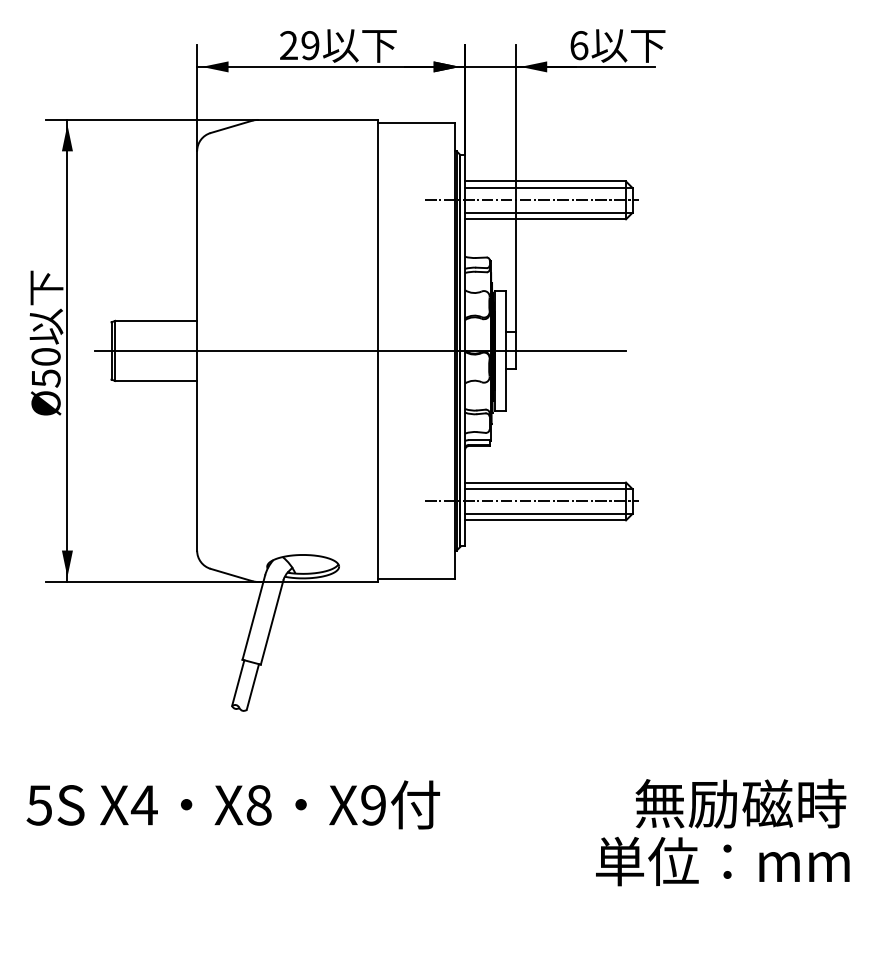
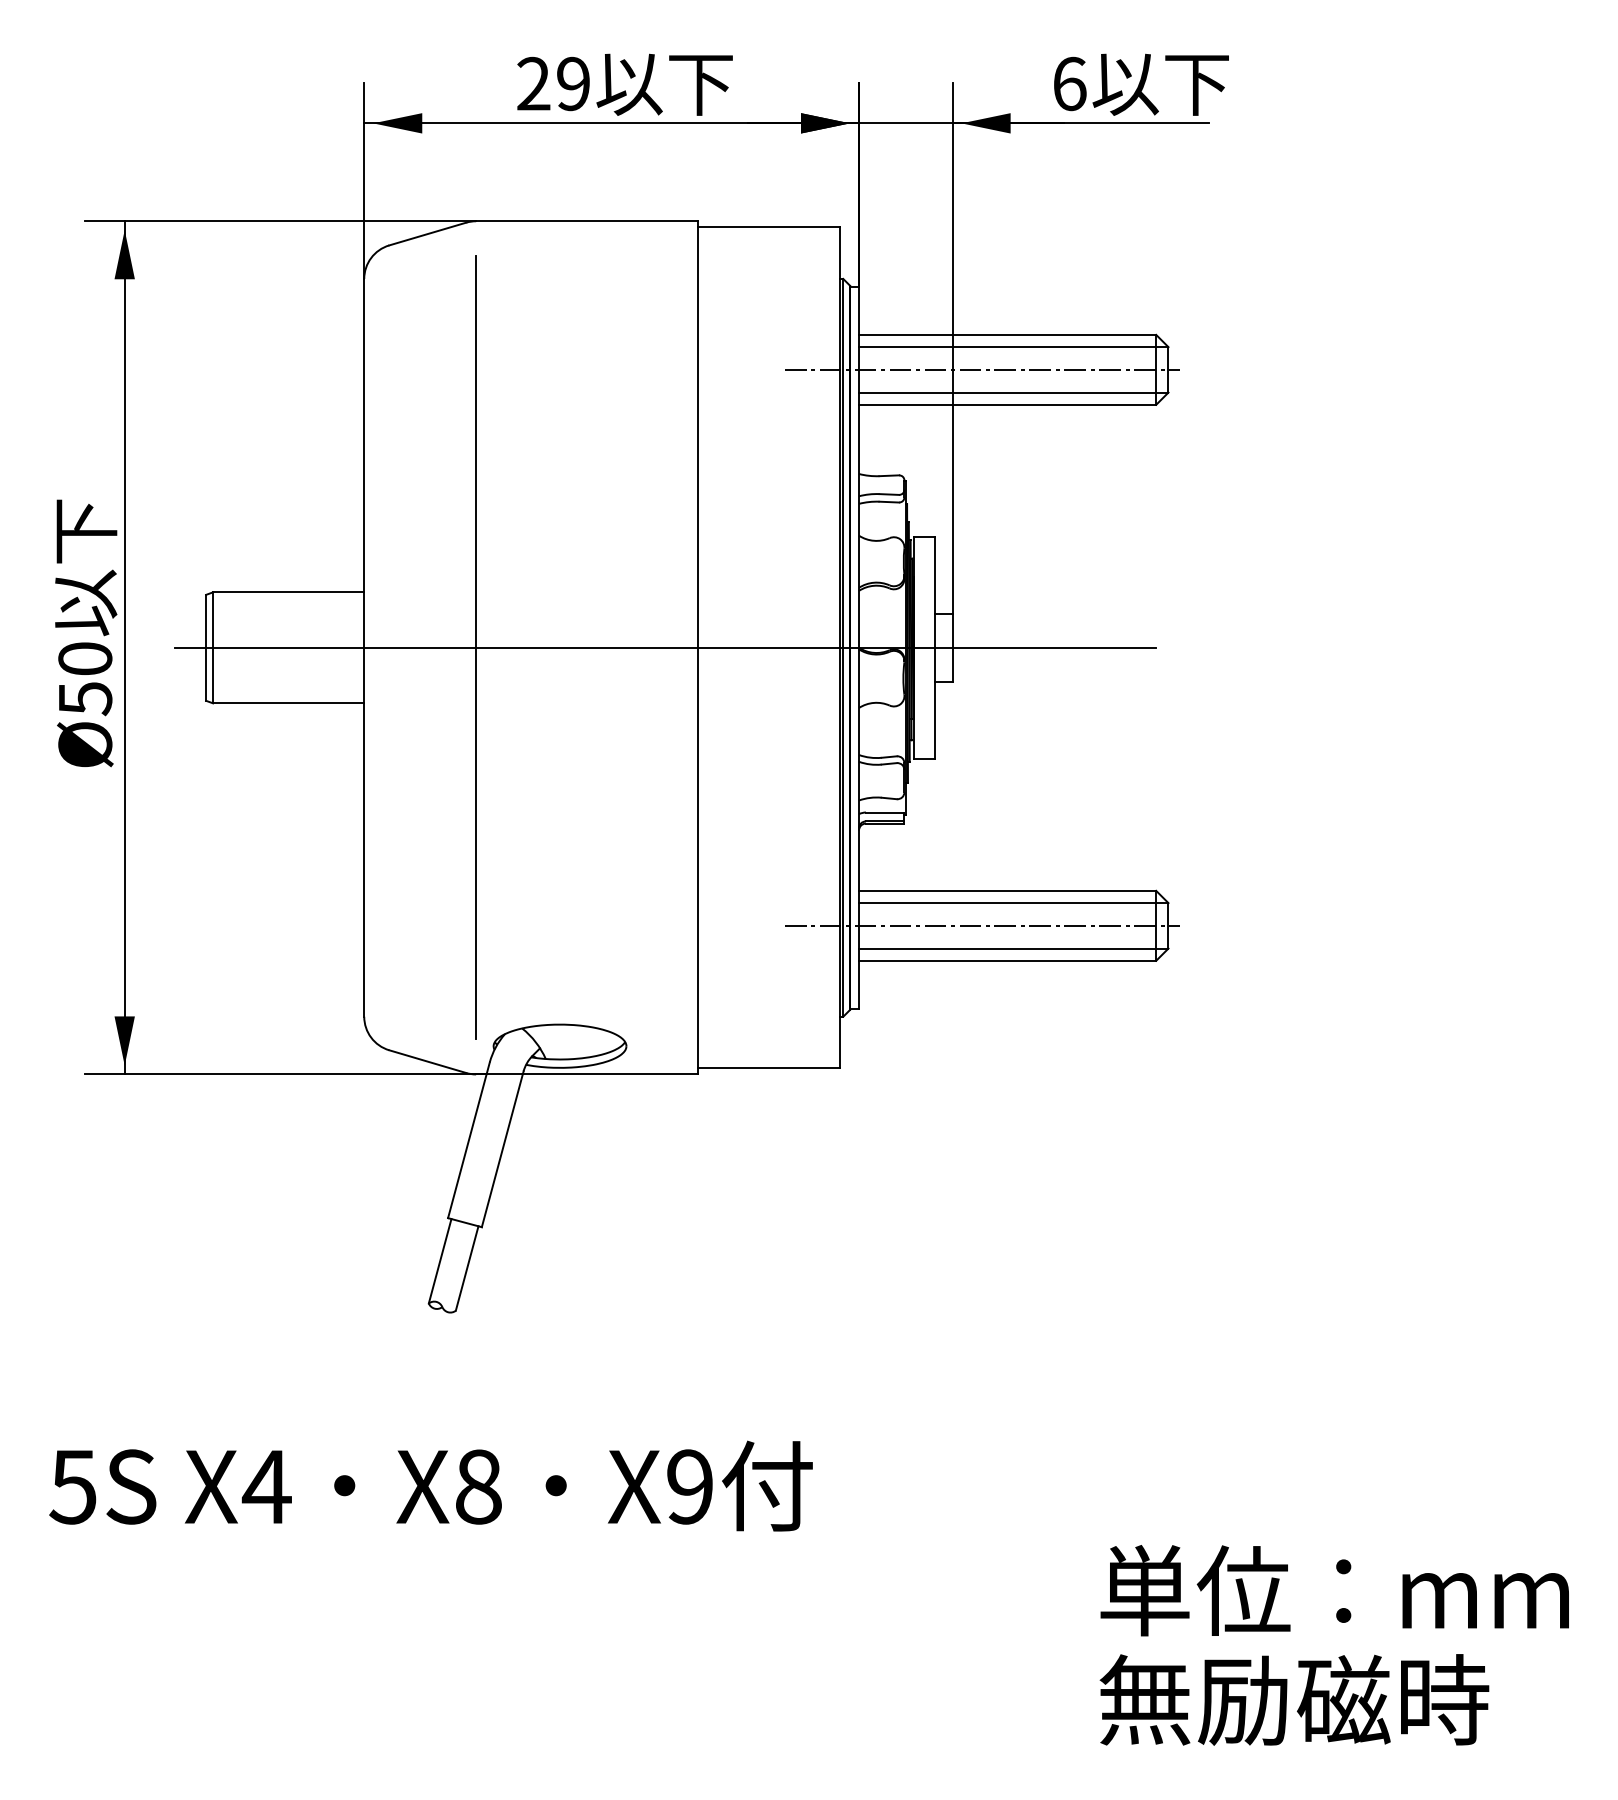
line: (257, 350) -> (475, 647), added
text: (740, 803) -> (1293, 1699), moved

